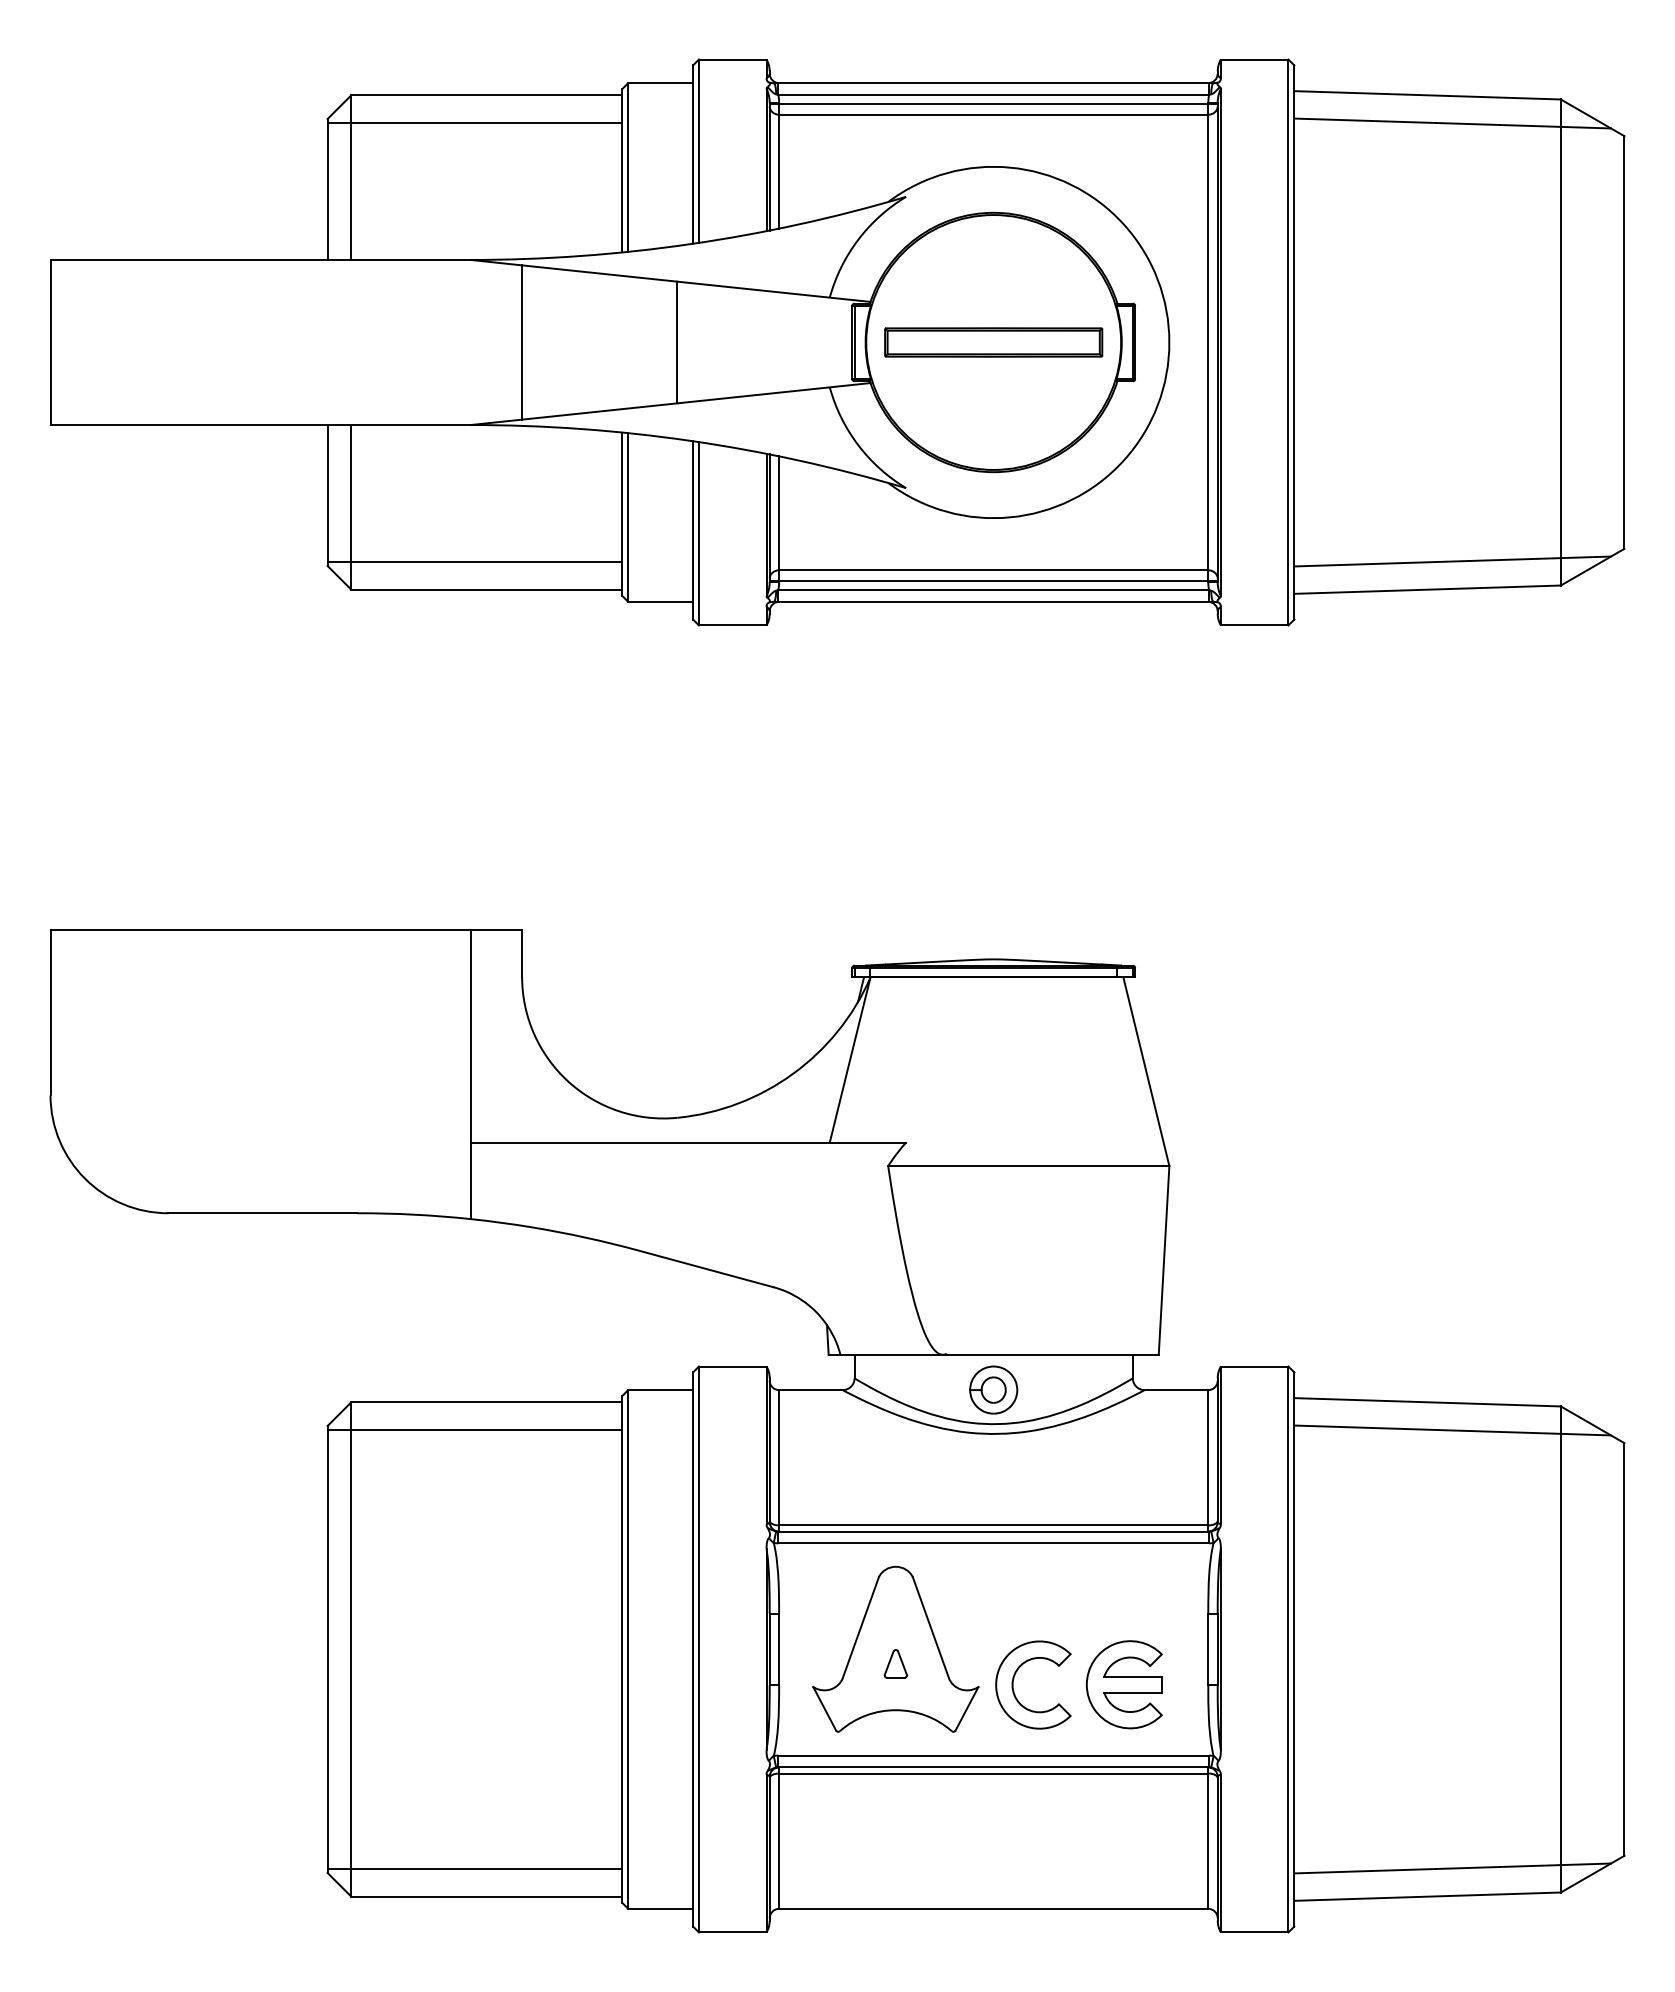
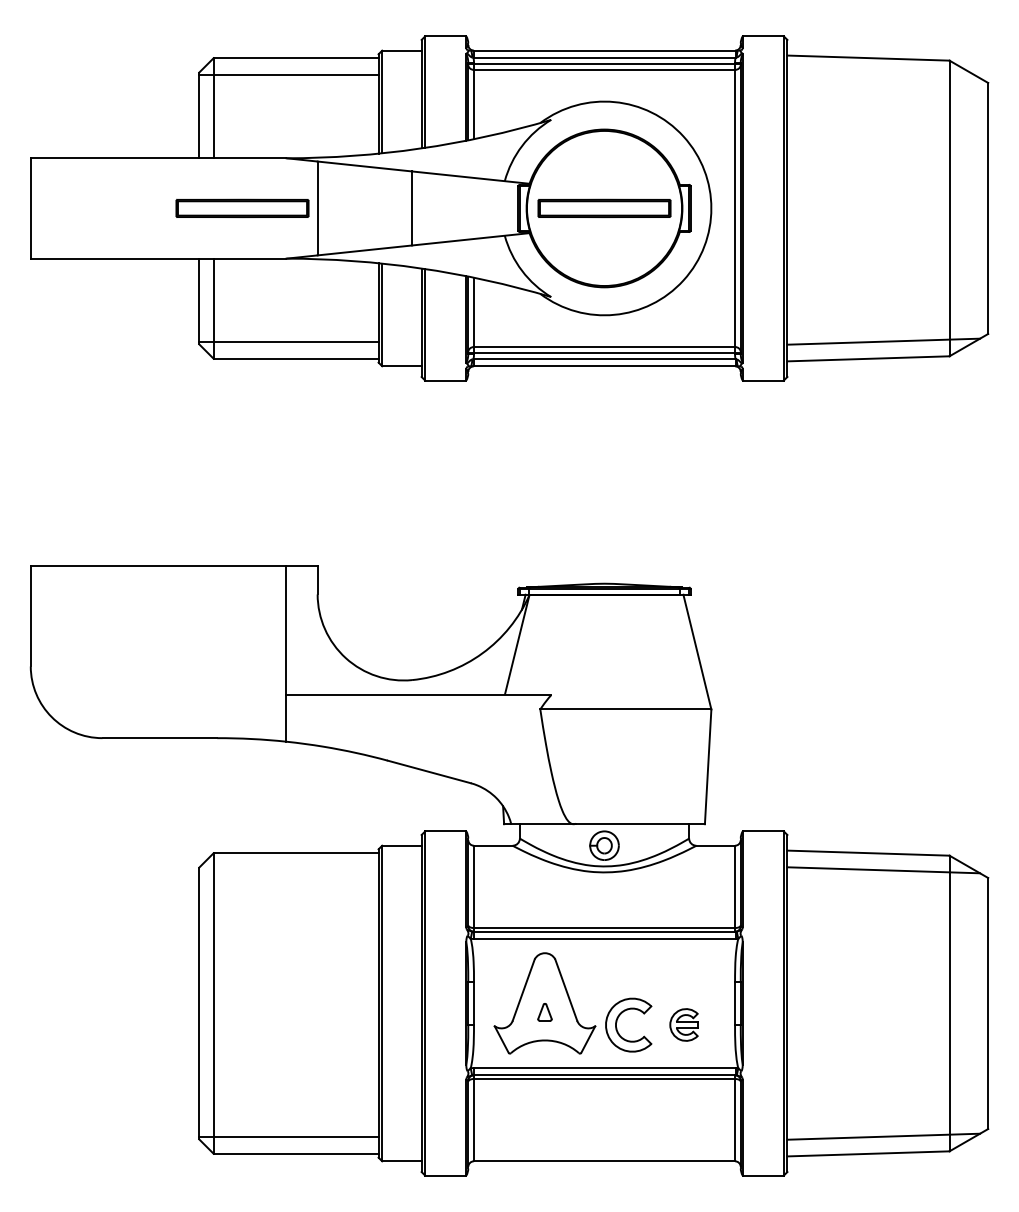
line: (1452, 123) -> (883, 75), removed
part: (398, 340) -> (242, 207), added
line: (474, 1429) -> (288, 869), removed
part: (1123, 1683) -> (683, 1024), size x0.6

